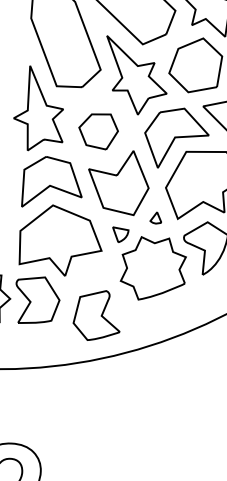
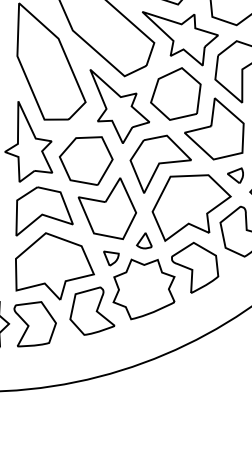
part: (97, 130) -> (85, 160), size x1.43
part: (156, 217) -> (144, 240), size x1.43
part: (97, 314) -> (92, 310), moved

